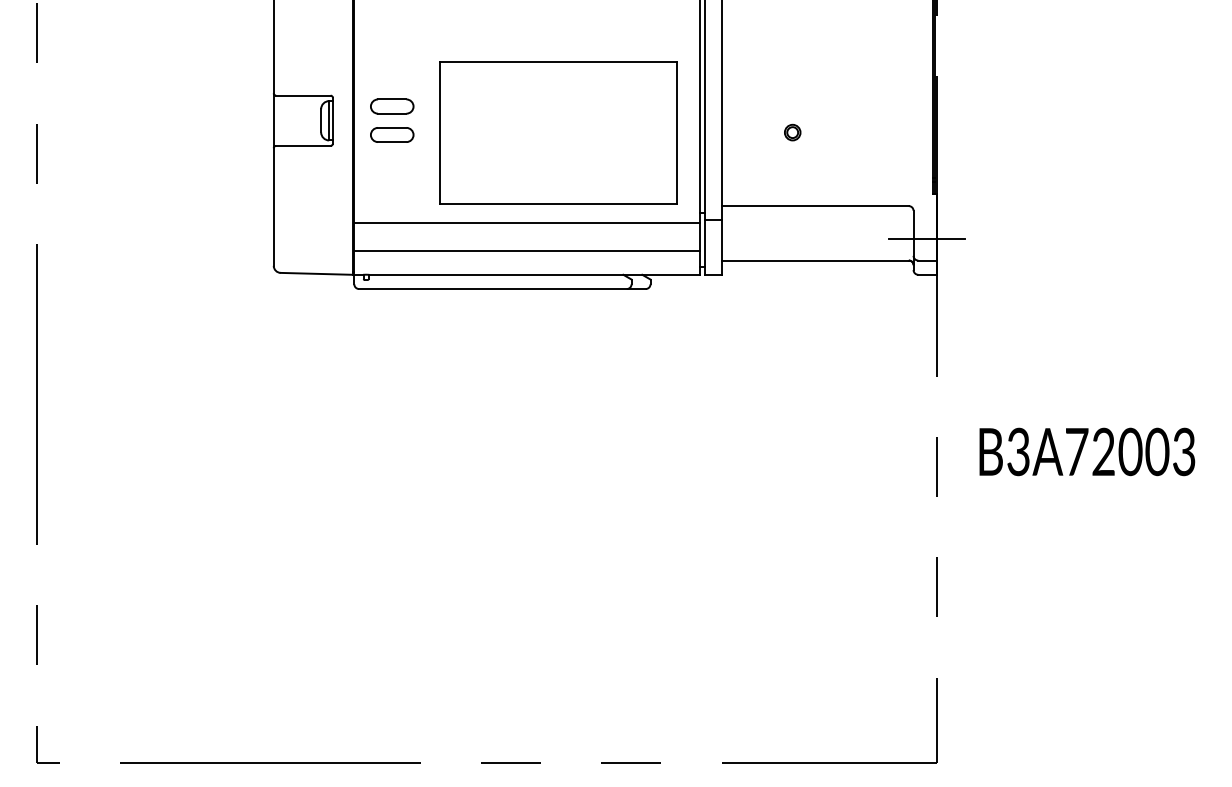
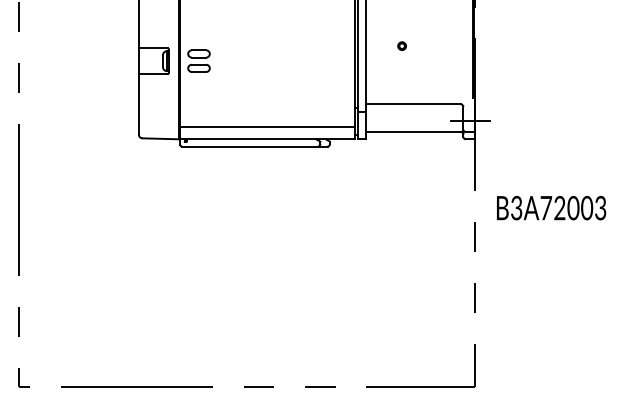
part: (556, 131) -> (282, 66), removed
part: (791, 131) -> (401, 45), moved
line: (527, 221) -> (267, 112), removed
text: (1087, 452) -> (551, 208), moved

